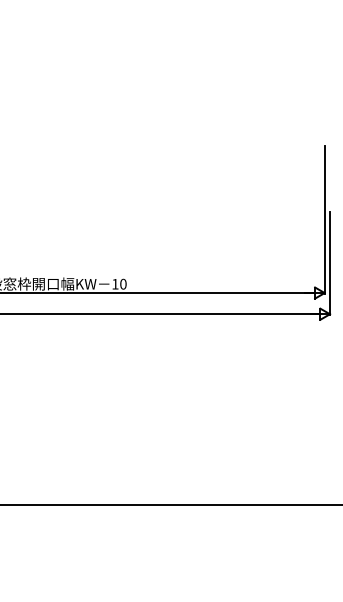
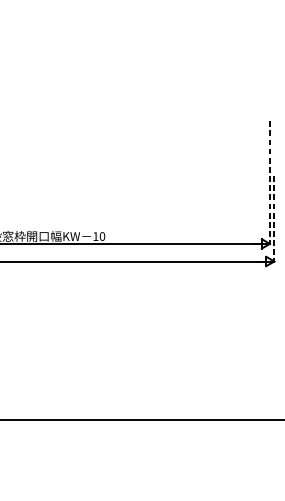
line: (324, 220) -> (269, 183), solid -> dashed
line: (330, 263) -> (274, 219), solid -> dashed

